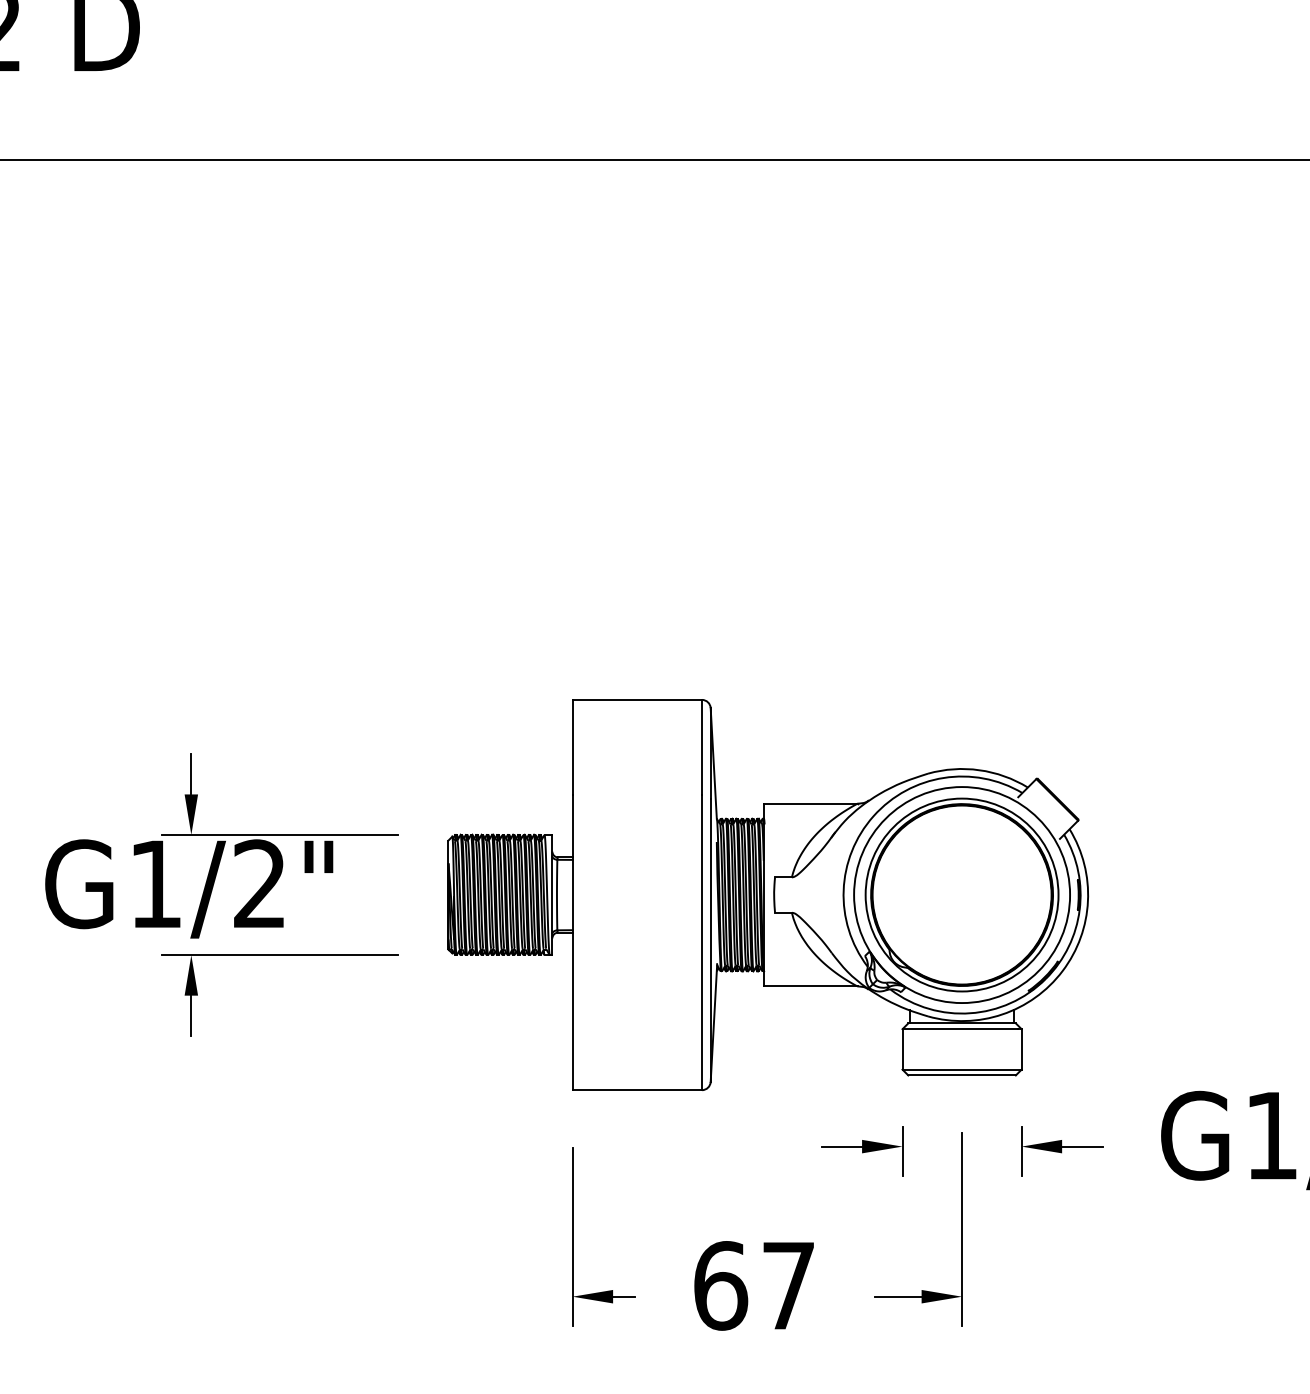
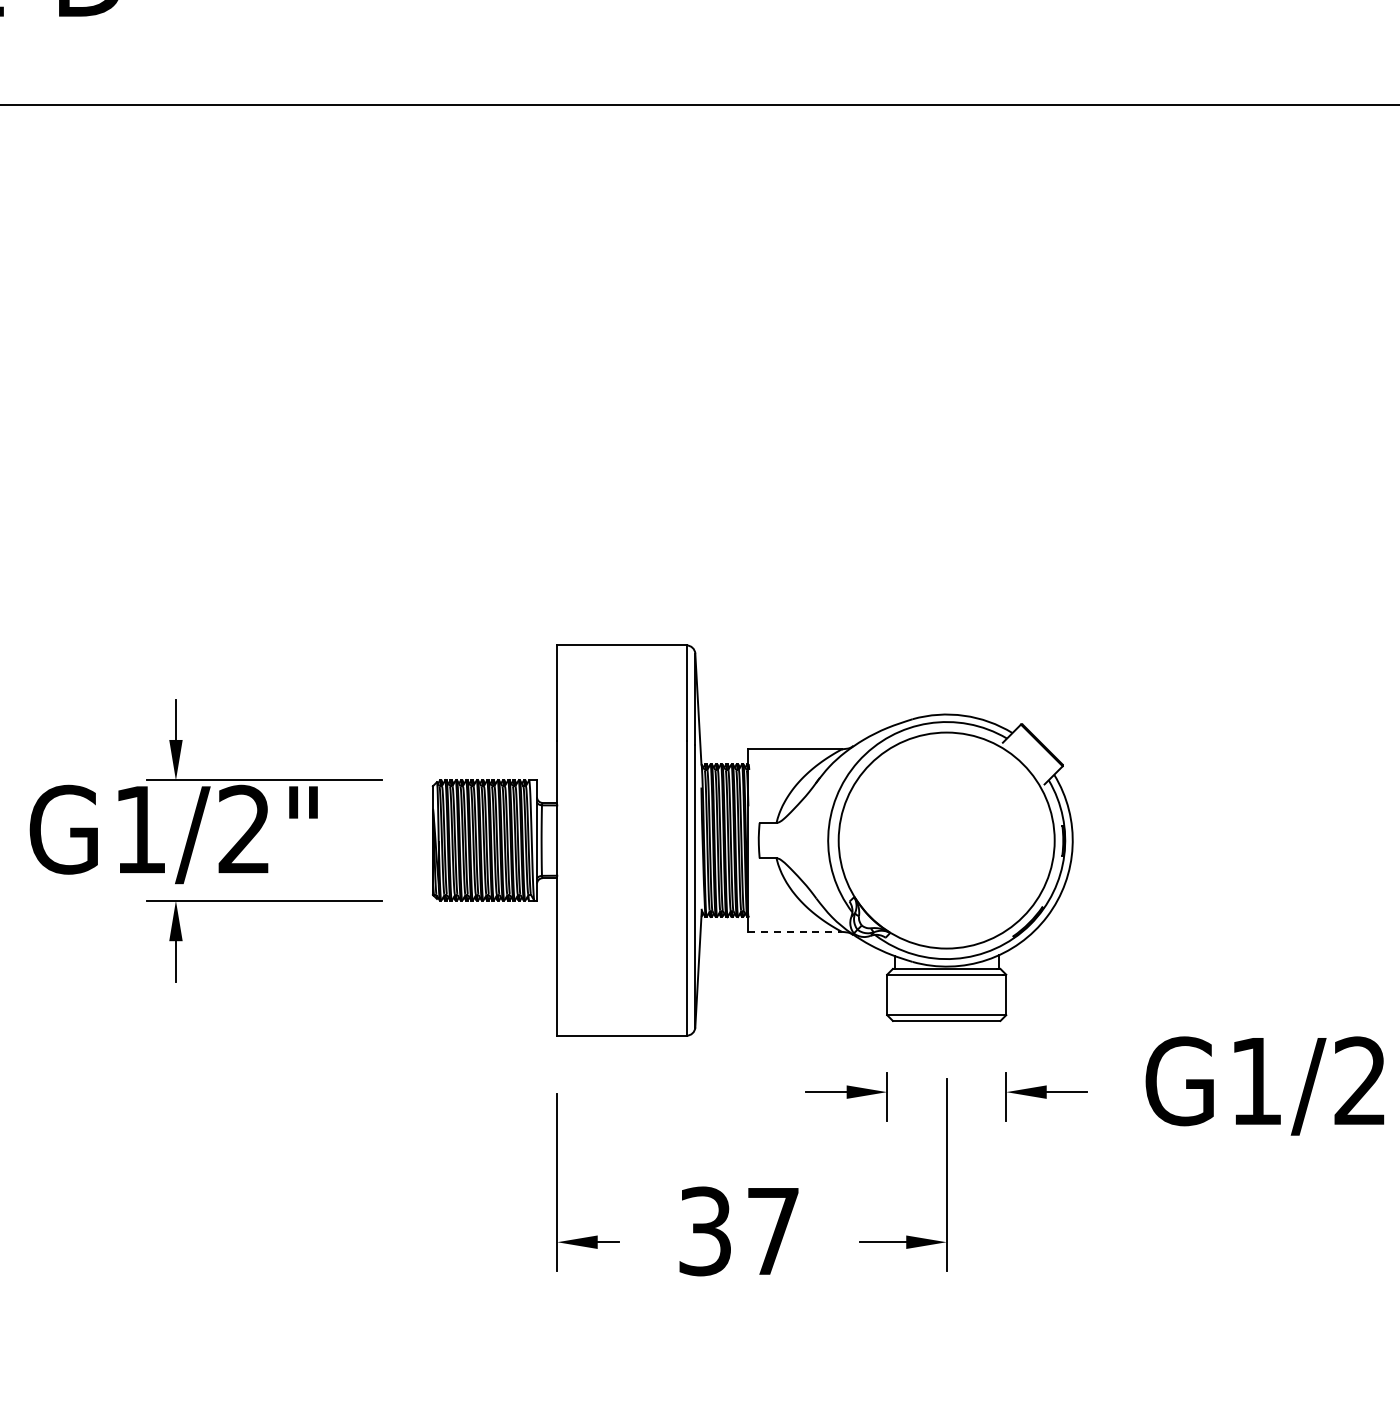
part: (961, 894) -> (946, 840), removed
line: (810, 985) -> (795, 931), solid -> dashed
text: (720, 1285) -> (705, 1231), 67 -> 37

